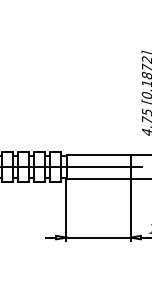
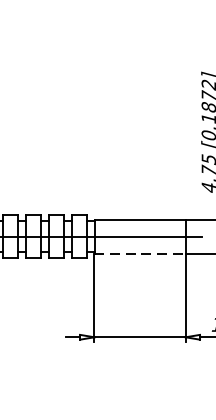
line: (99, 178) -> (141, 253), solid -> dashed

